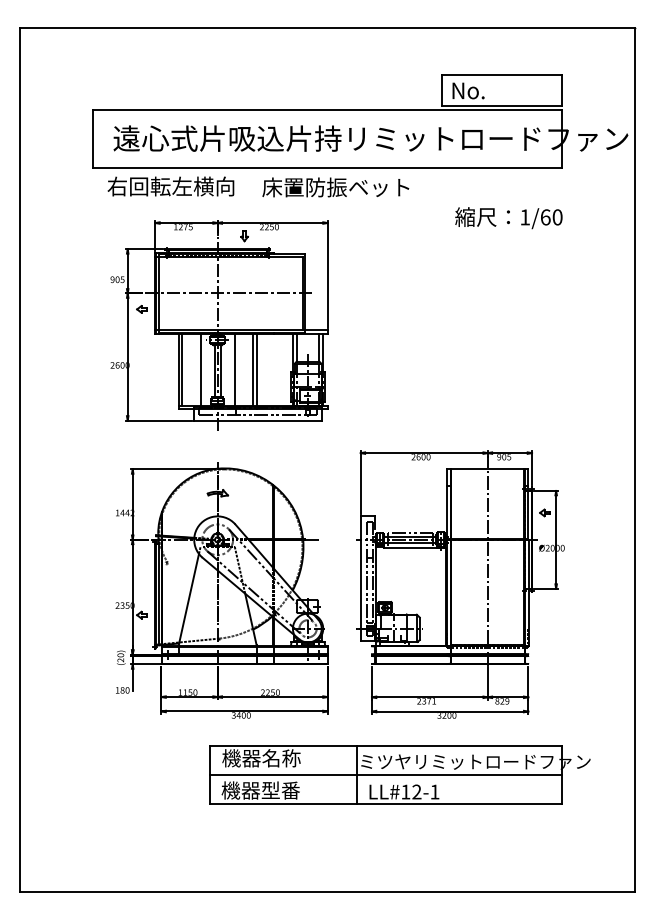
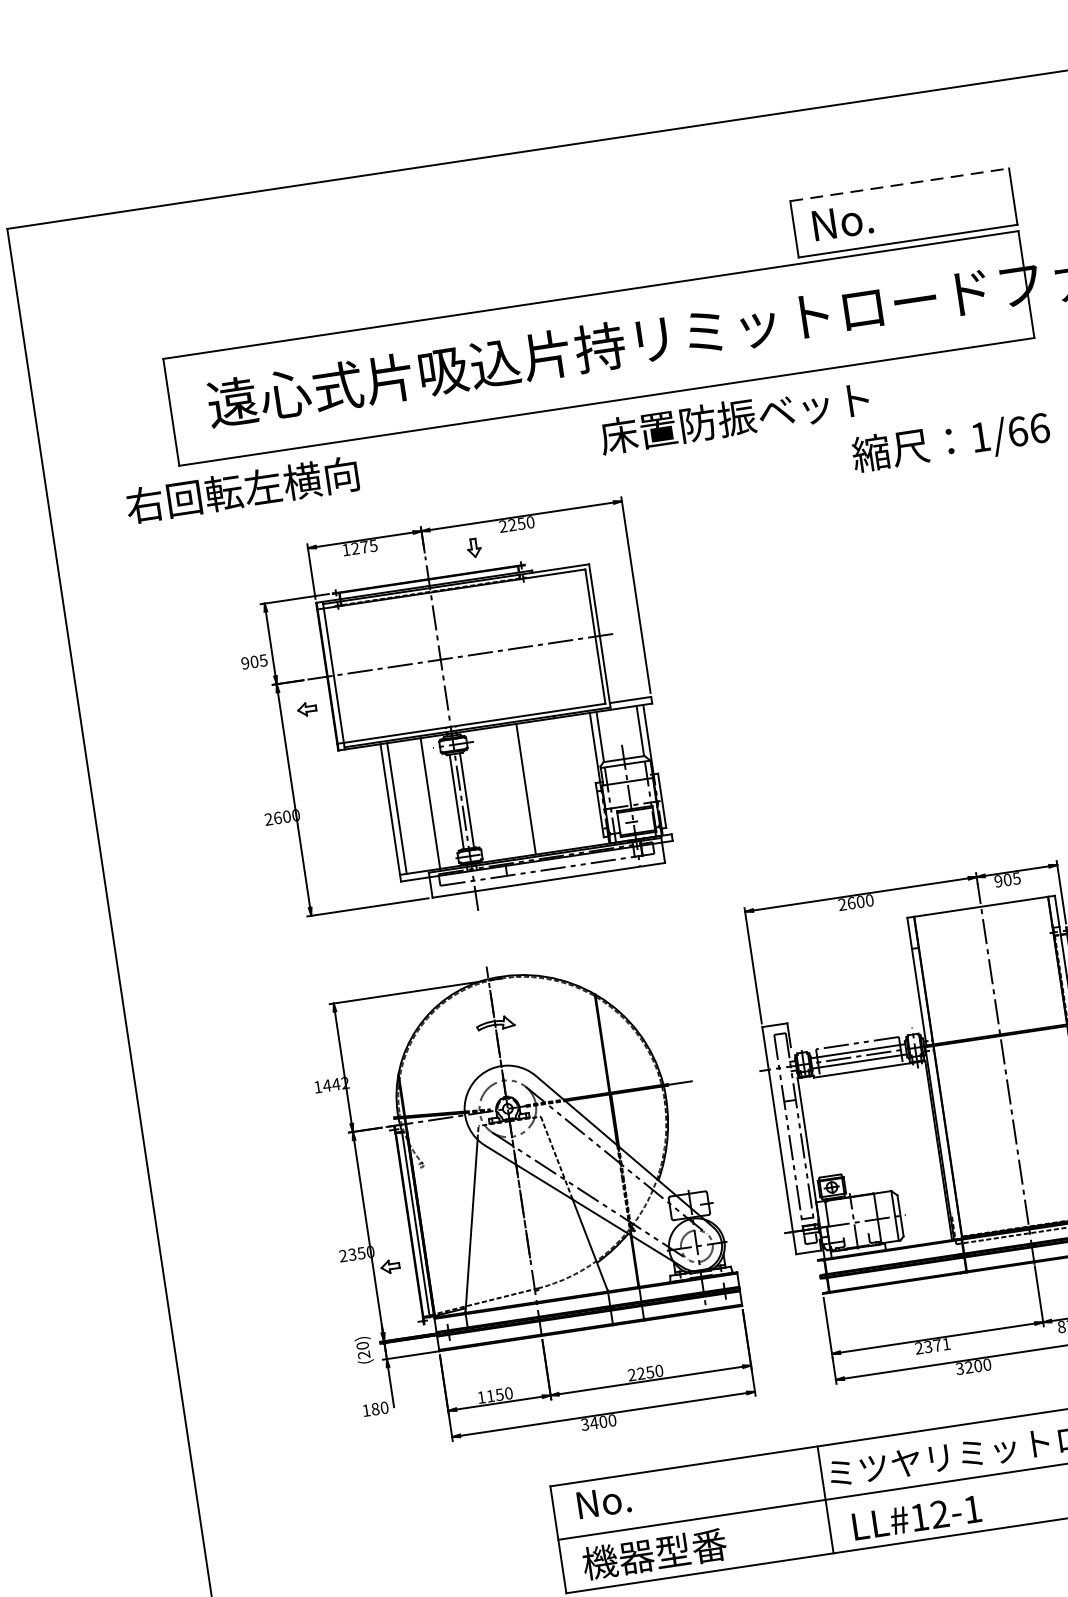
line: (502, 75) -> (900, 184), solid -> dashed
text: (170, 186) -> (241, 490), moved
text: (335, 187) -> (734, 418), moved
text: (557, 217) -> (1039, 428), 1/60 -> 1/66
line: (234, 369) -> (492, 793), removed
line: (256, 371) -> (532, 791), removed
text: (261, 758) -> (647, 1495), 機器名称 -> No.

